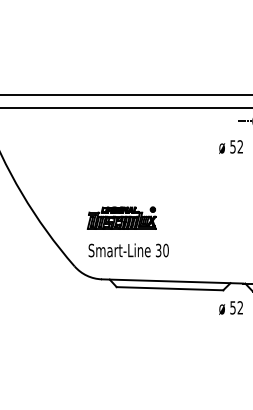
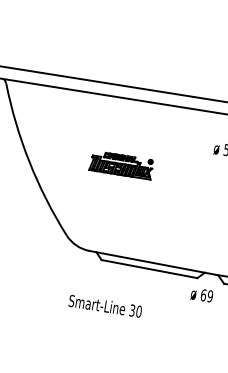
part: (121, 217) -> (121, 164), moved
text: (128, 250) -> (105, 306), moved
text: (236, 307) -> (206, 295), 52 -> 69

